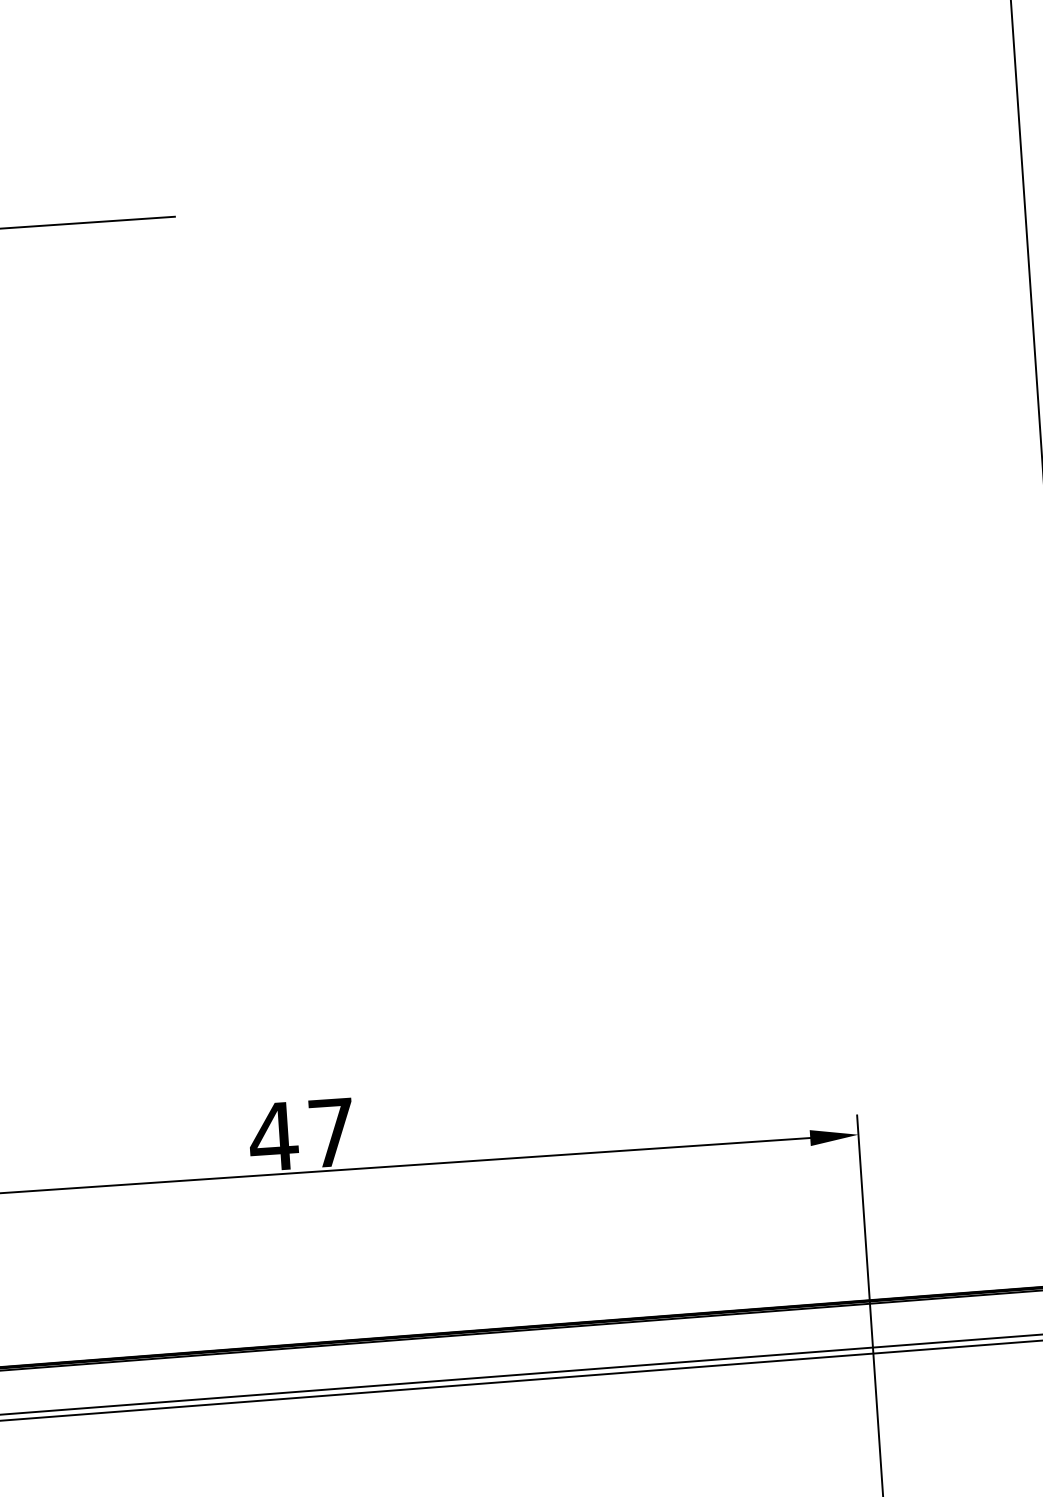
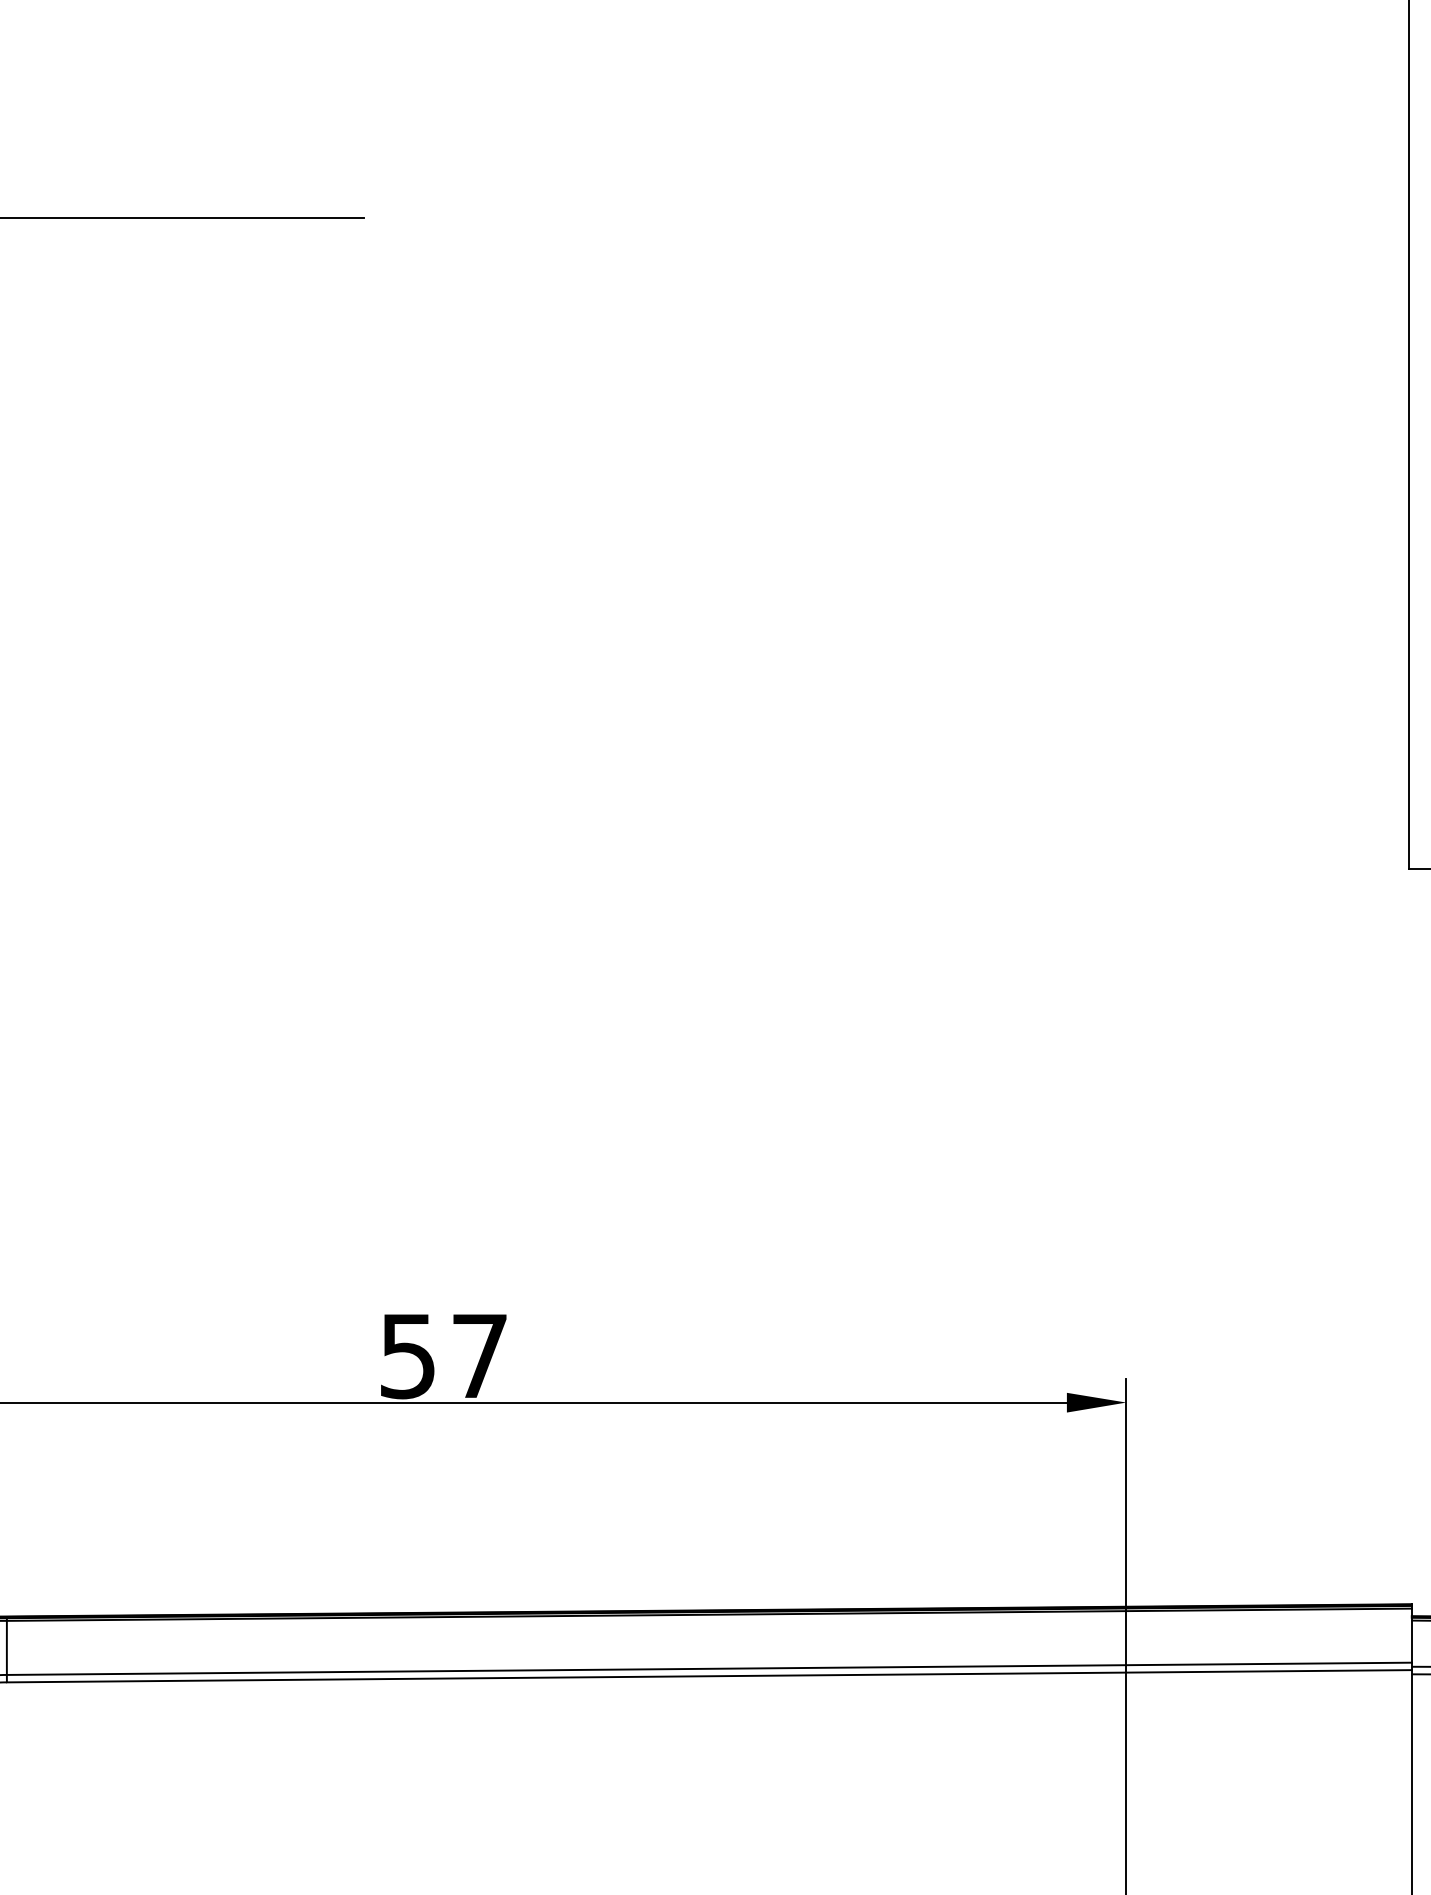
text: (273, 1137) -> (407, 1356), 47 -> 57

